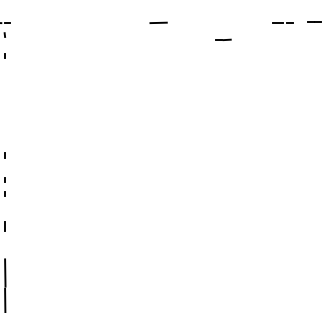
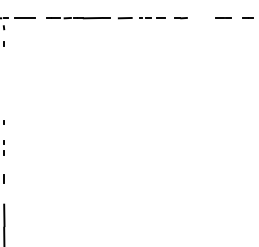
line: (99, 22) -> (78, 17), added
line: (191, 22) -> (151, 17), added
line: (31, 23) -> (25, 18), added
line: (223, 39) -> (181, 17), moved

